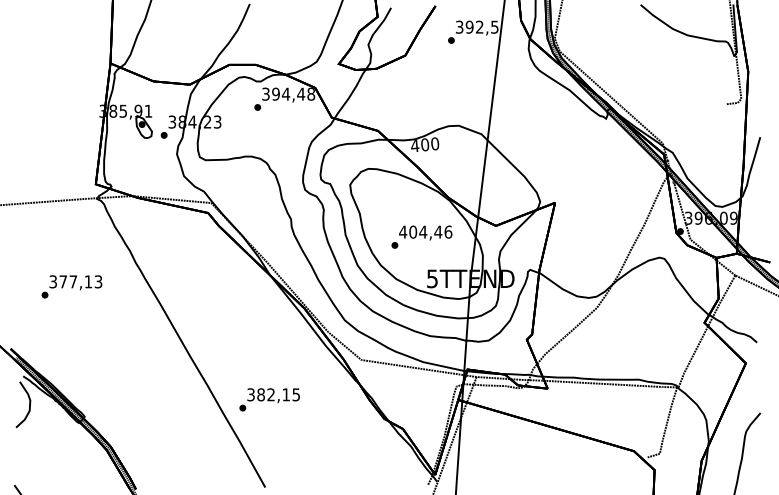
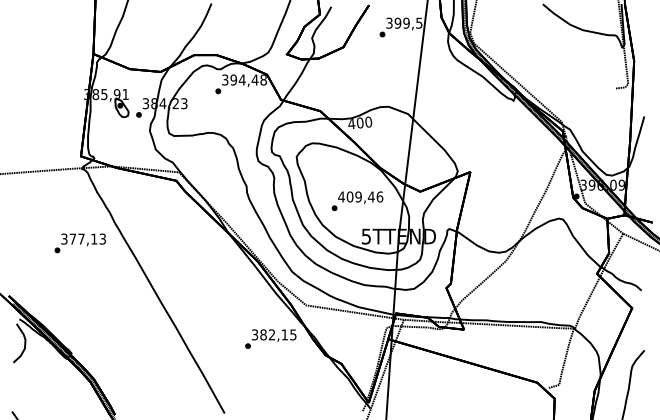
text: (479, 26) -> (406, 22), 392,5 -> 399,5
text: (423, 231) -> (358, 196), 404,46 -> 409,46
text: (71, 286) -> (79, 243), moved
text: (269, 399) -> (270, 338), moved

